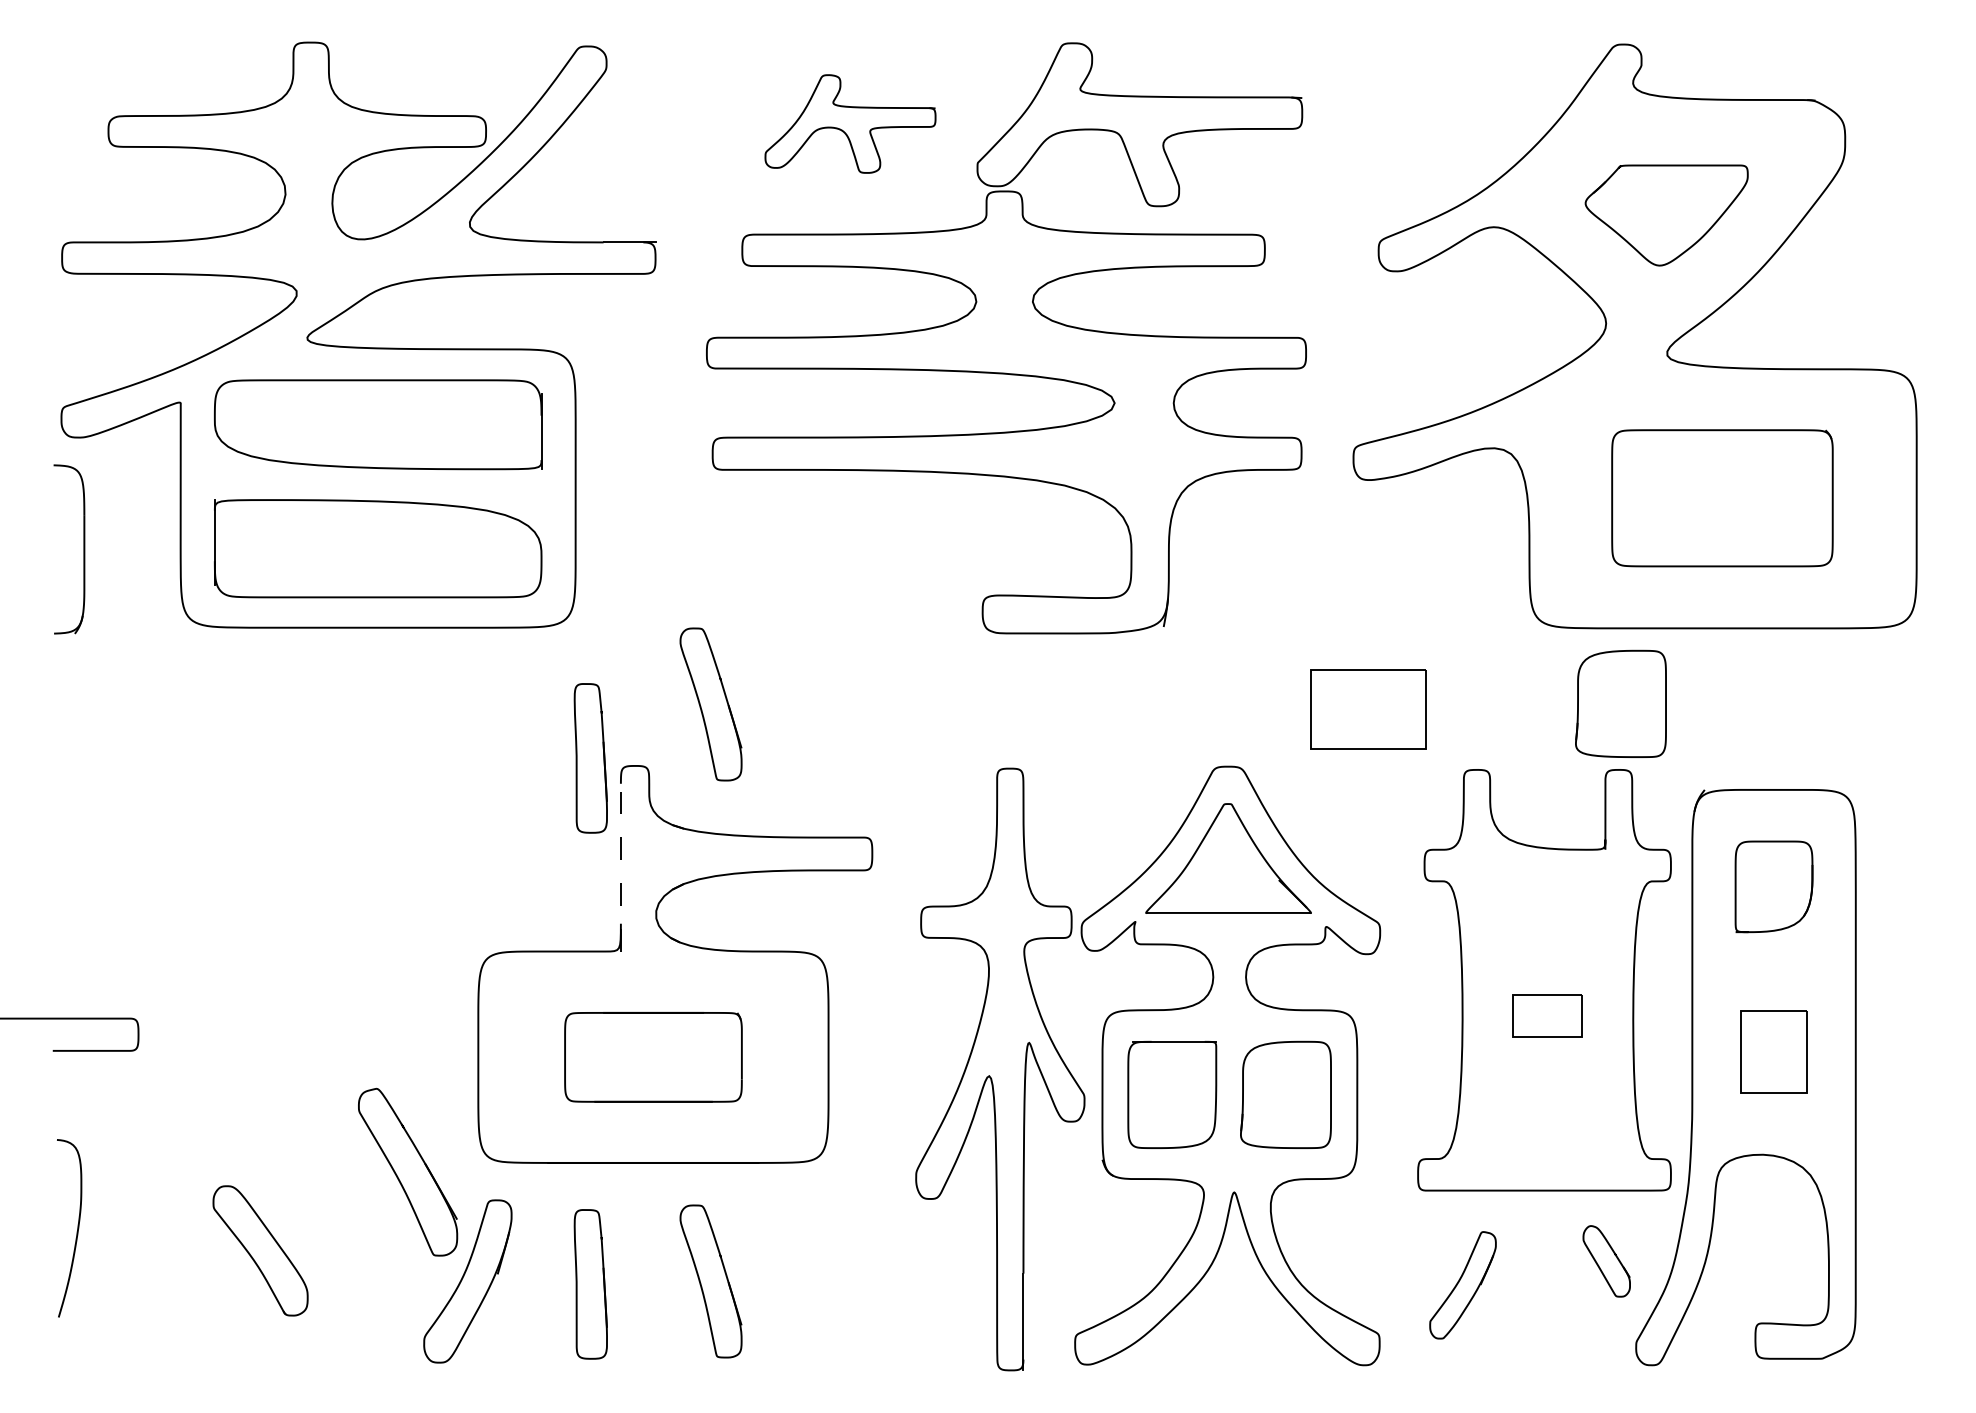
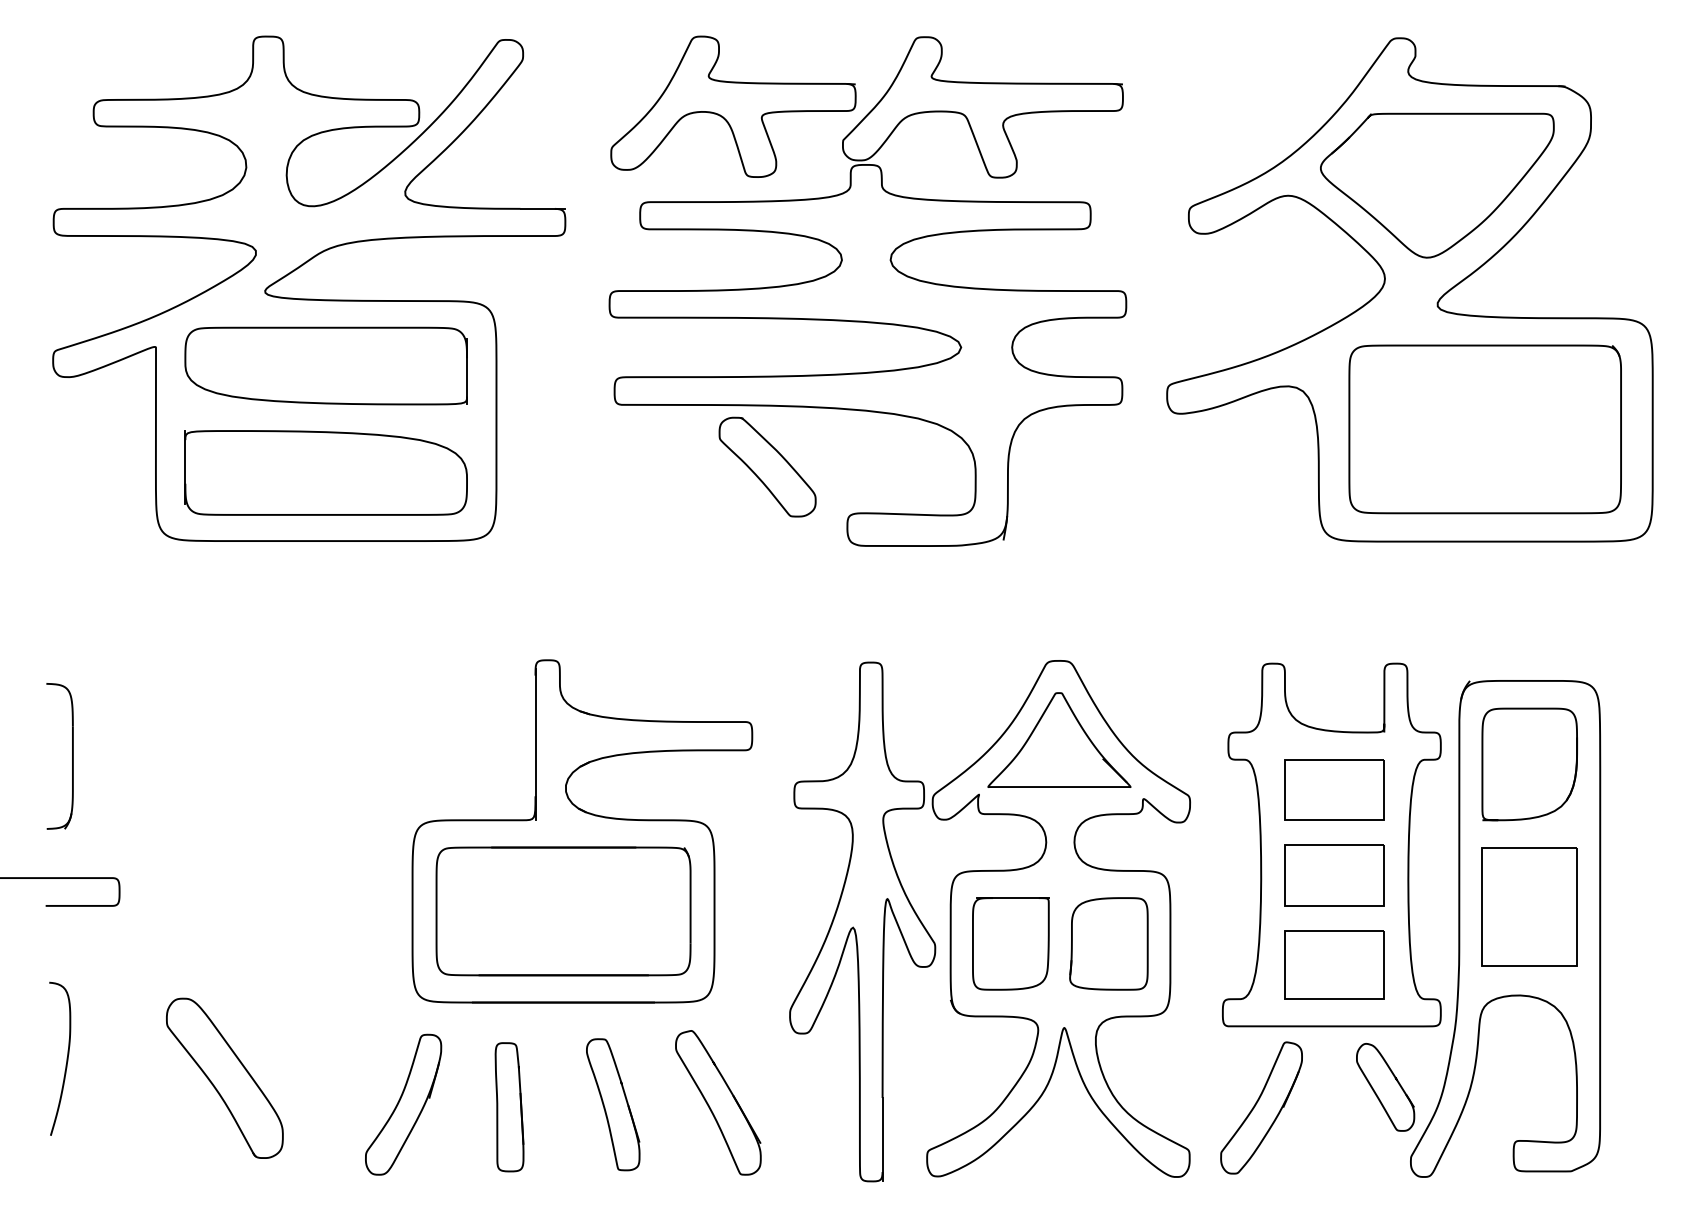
part: (850, 123) -> (733, 106), size x1.67
part: (1666, 215) -> (1437, 185), size x1.67
part: (1722, 498) -> (1485, 429), size x1.43
part: (889, 541) -> (767, 466), added
part: (83, 549) -> (72, 756), moved
part: (1620, 703) -> (1397, 606), removed
part: (710, 704) -> (612, 607), removed
part: (1368, 709) -> (1334, 965), moved
part: (590, 758) -> (509, 653), removed
line: (620, 863) -> (535, 744), dashed -> solid
part: (1773, 886) -> (1529, 764), size x1.43
part: (1547, 915) -> (1334, 789), added
part: (1547, 1015) -> (1334, 875), size x1.67
part: (1773, 1051) -> (1529, 906), size x1.67
part: (653, 1057) -> (563, 911), size x1.67
part: (408, 1171) -> (718, 1102), moved
part: (260, 1250) -> (224, 1078), size x1.43
part: (1606, 1261) -> (1385, 1087), size x1.43
part: (1462, 1285) -> (1261, 1108), size x1.43

